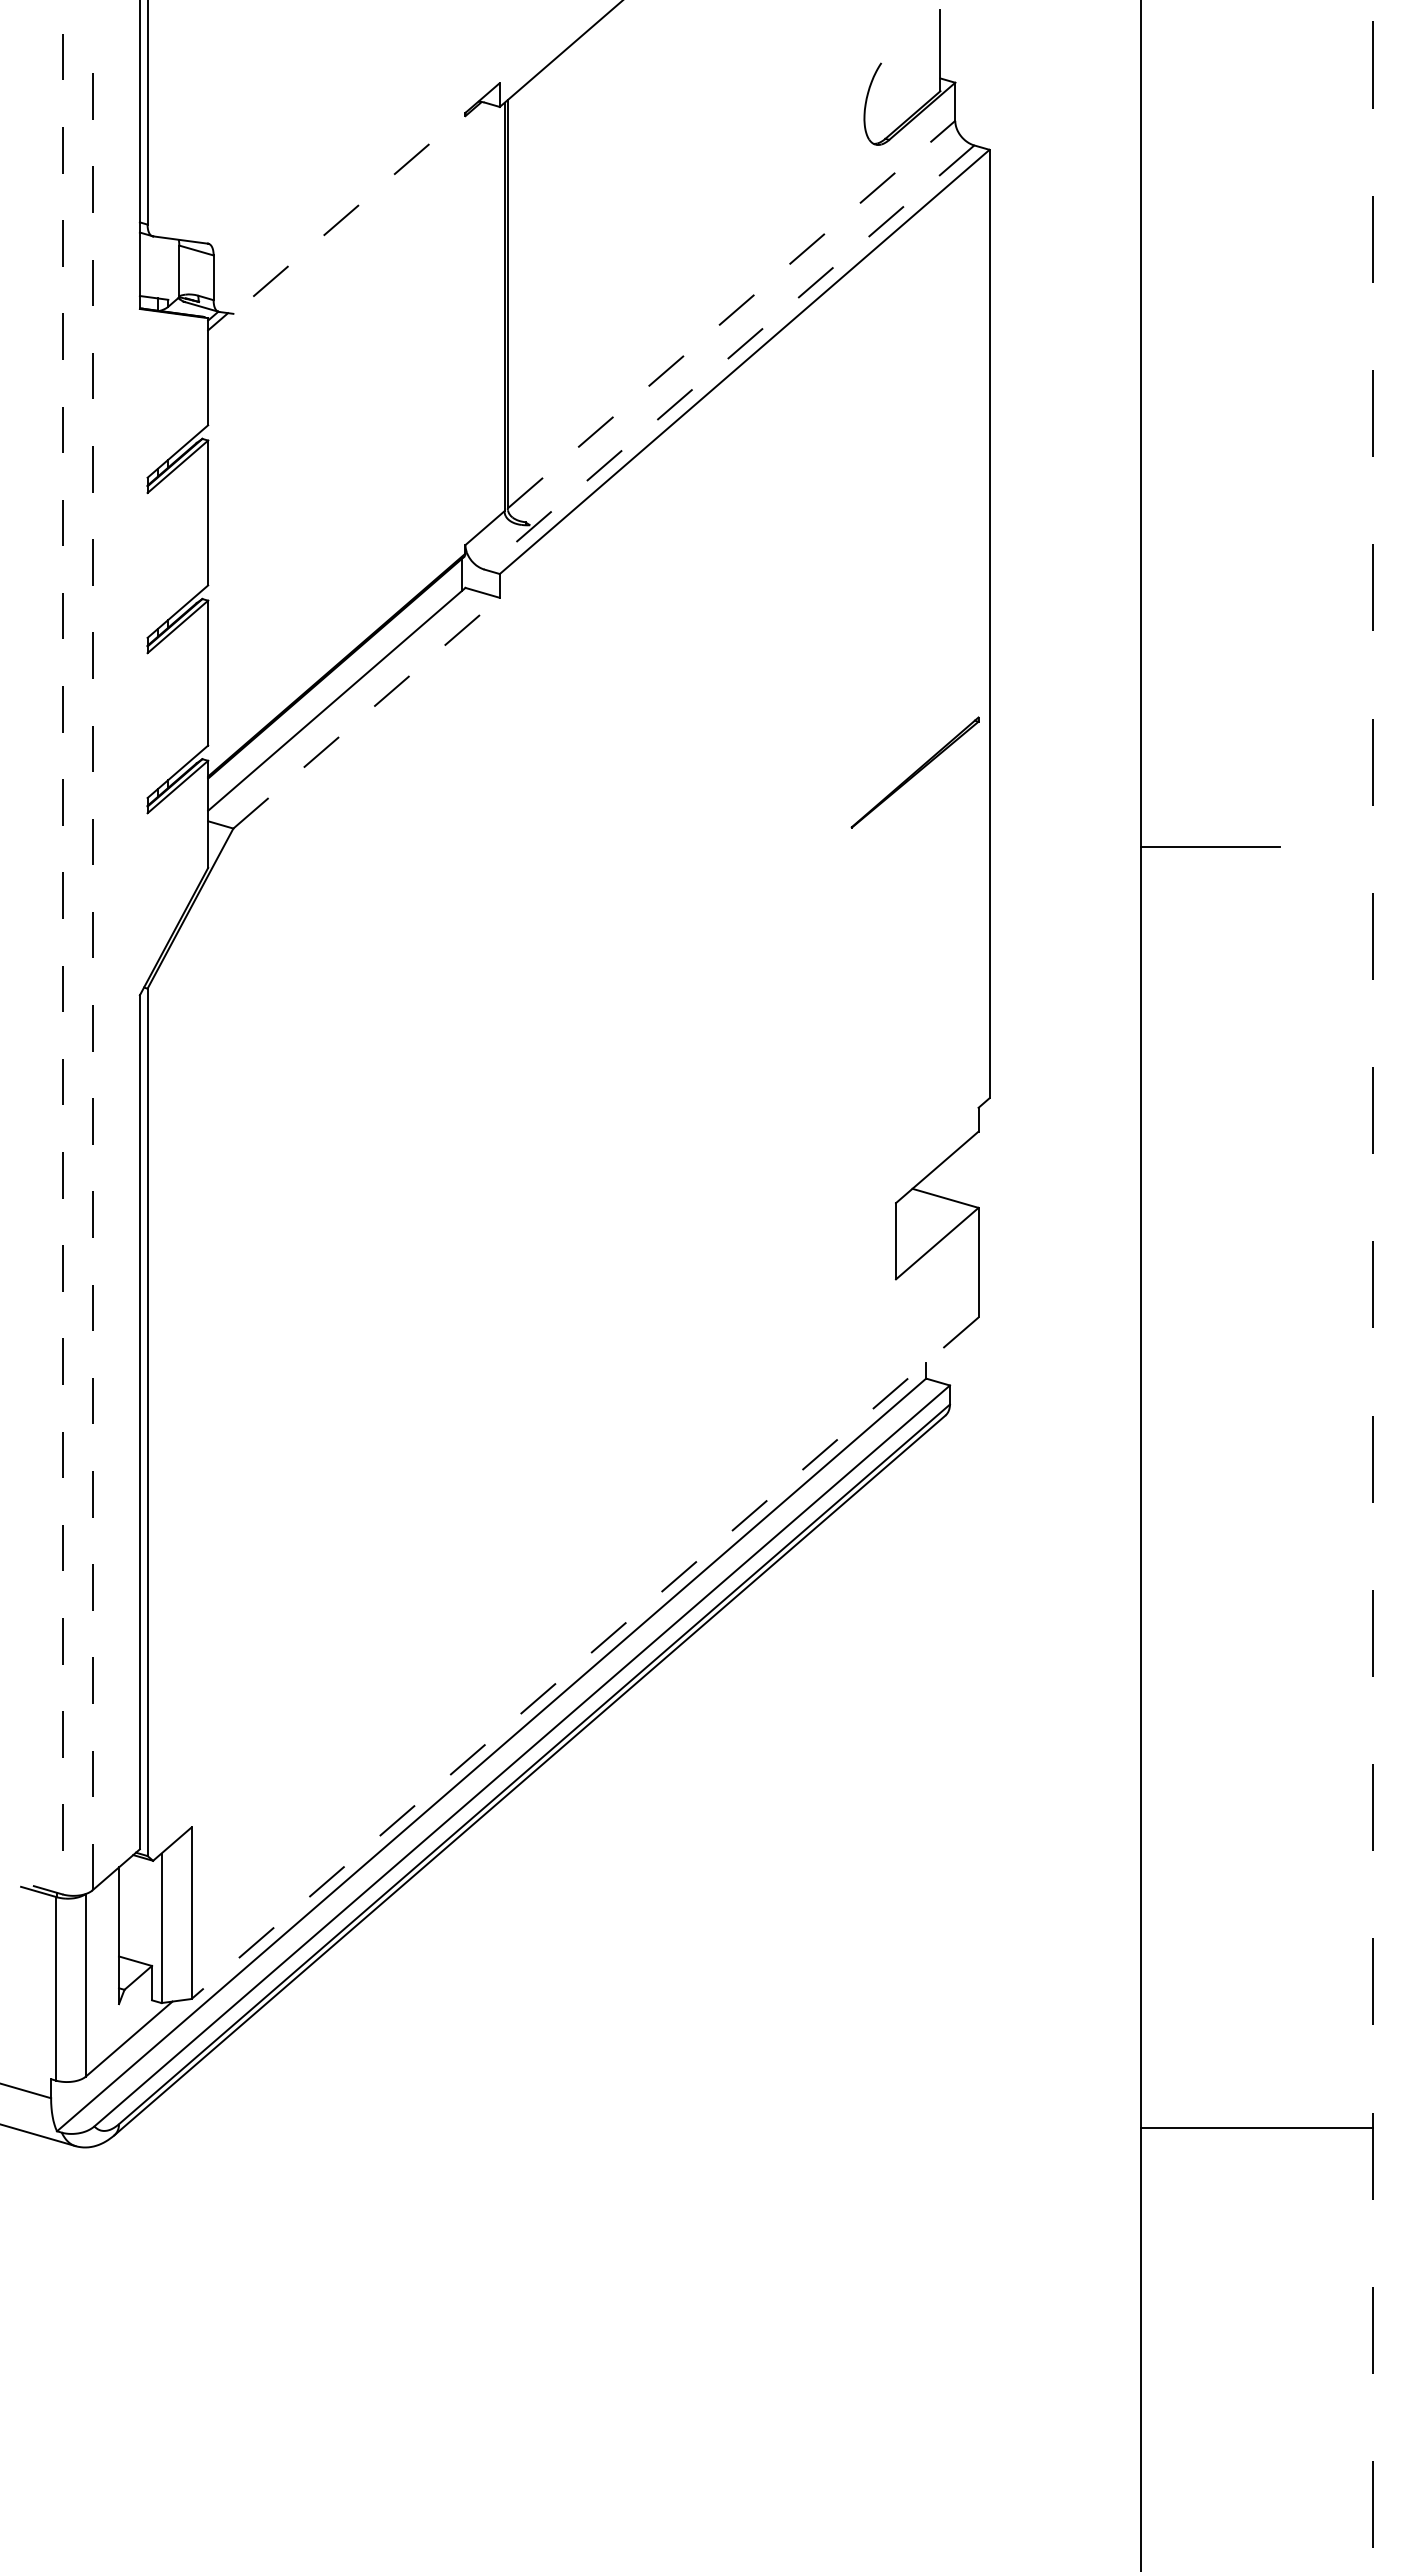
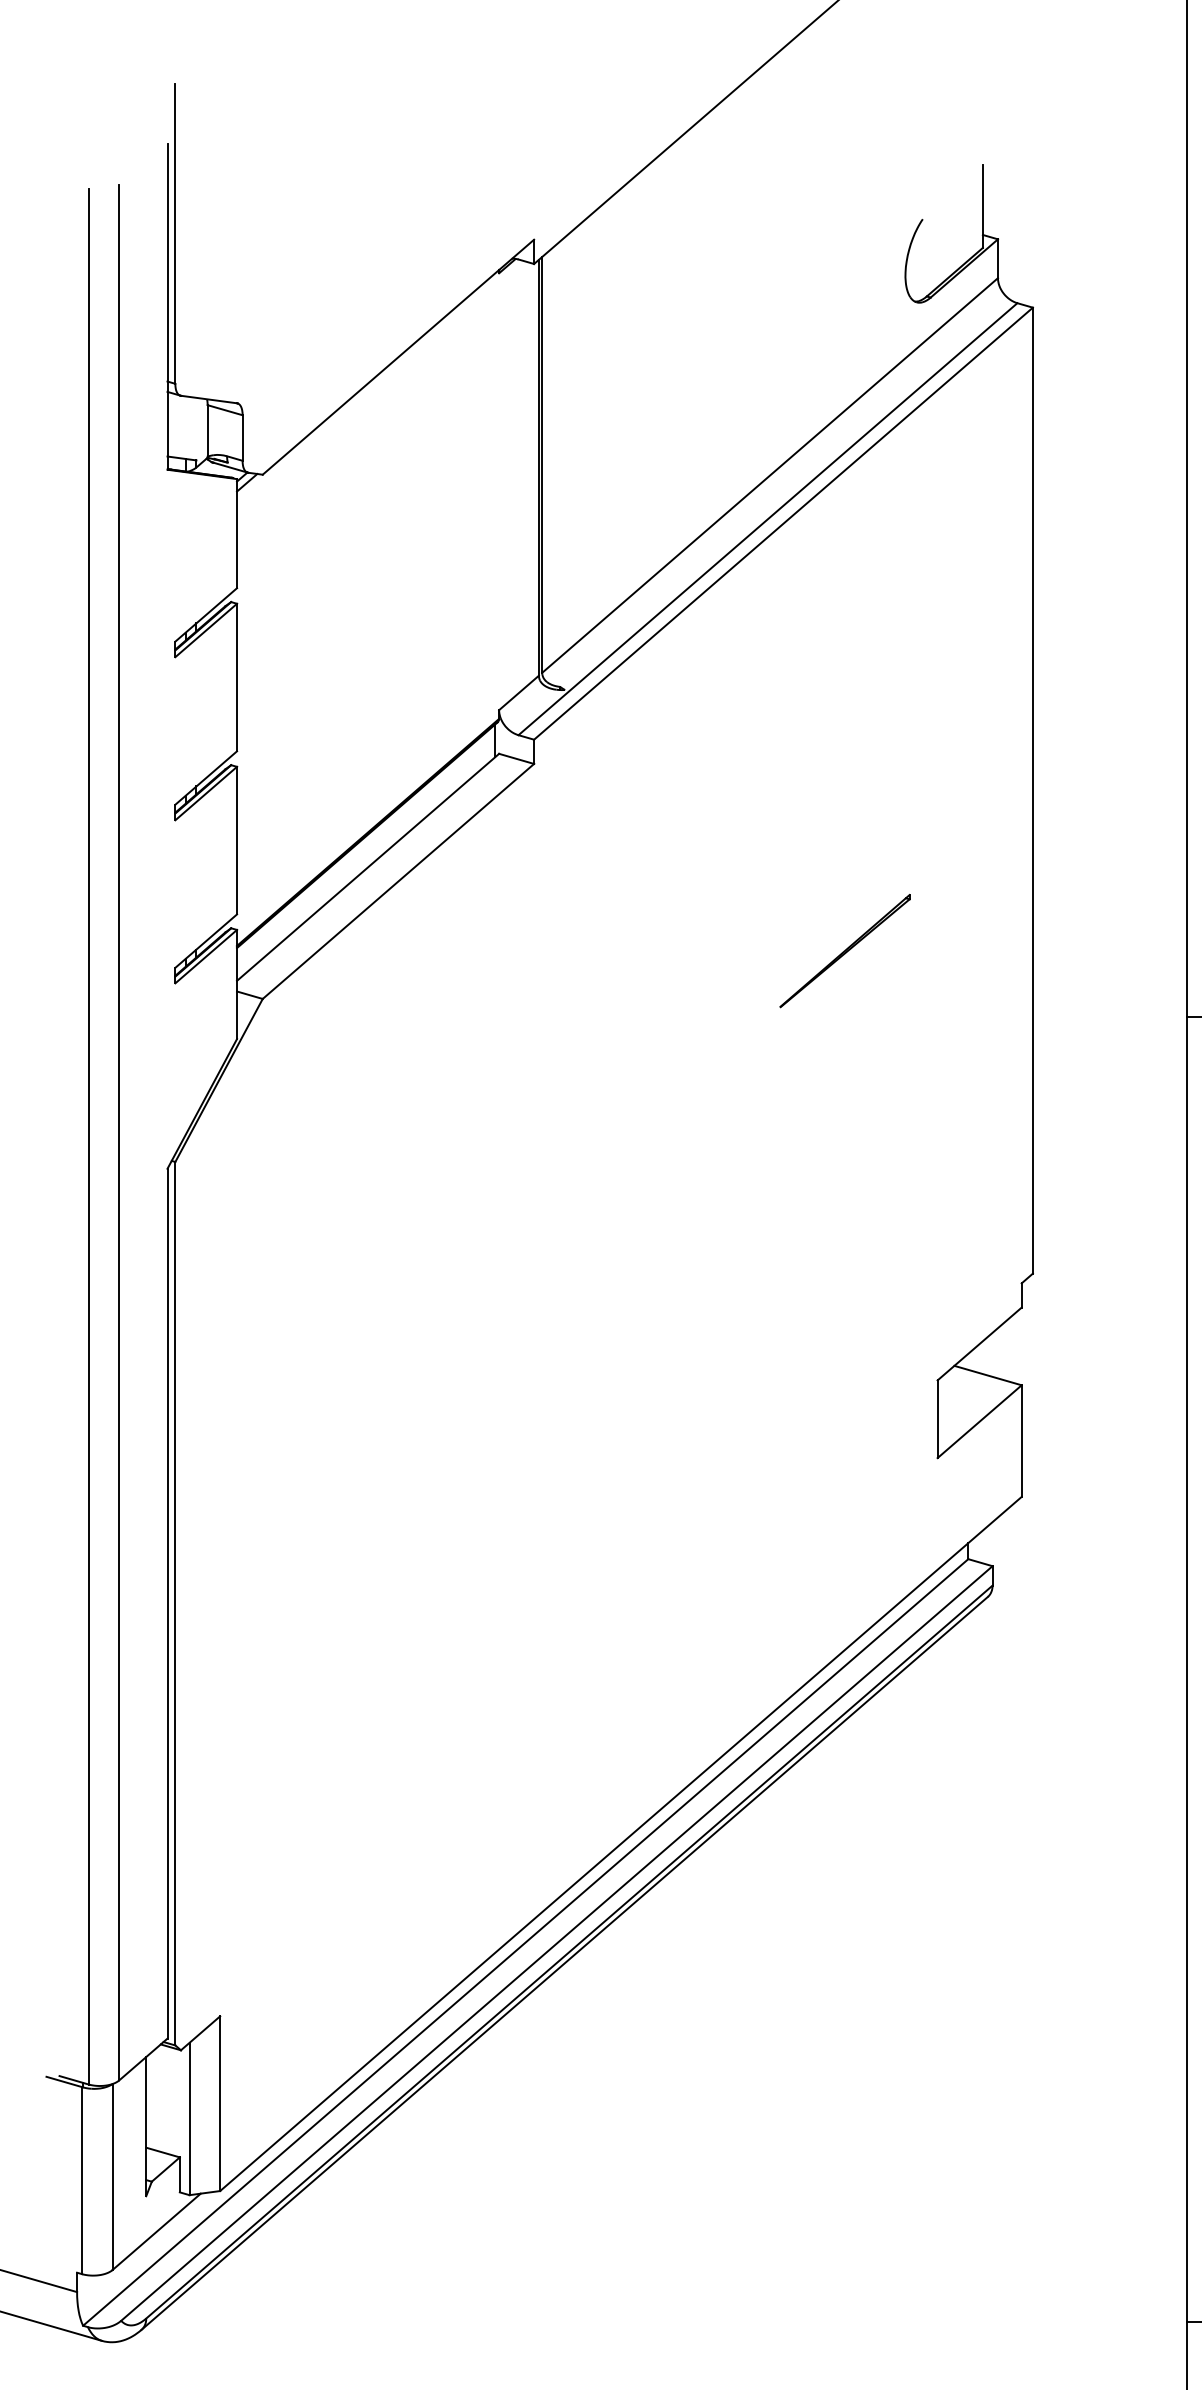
line: (366, 198) -> (398, 357), dashed -> solid
line: (731, 314) -> (770, 475), dashed -> solid
line: (729, 357) -> (768, 519), dashed -> solid
line: (366, 712) -> (398, 880), dashed -> solid
part: (914, 772) -> (844, 951), moved
line: (92, 959) -> (119, 1132), dashed -> solid
line: (62, 964) -> (88, 1137), dashed -> solid
line: (585, 1658) -> (621, 1844), dashed -> solid

